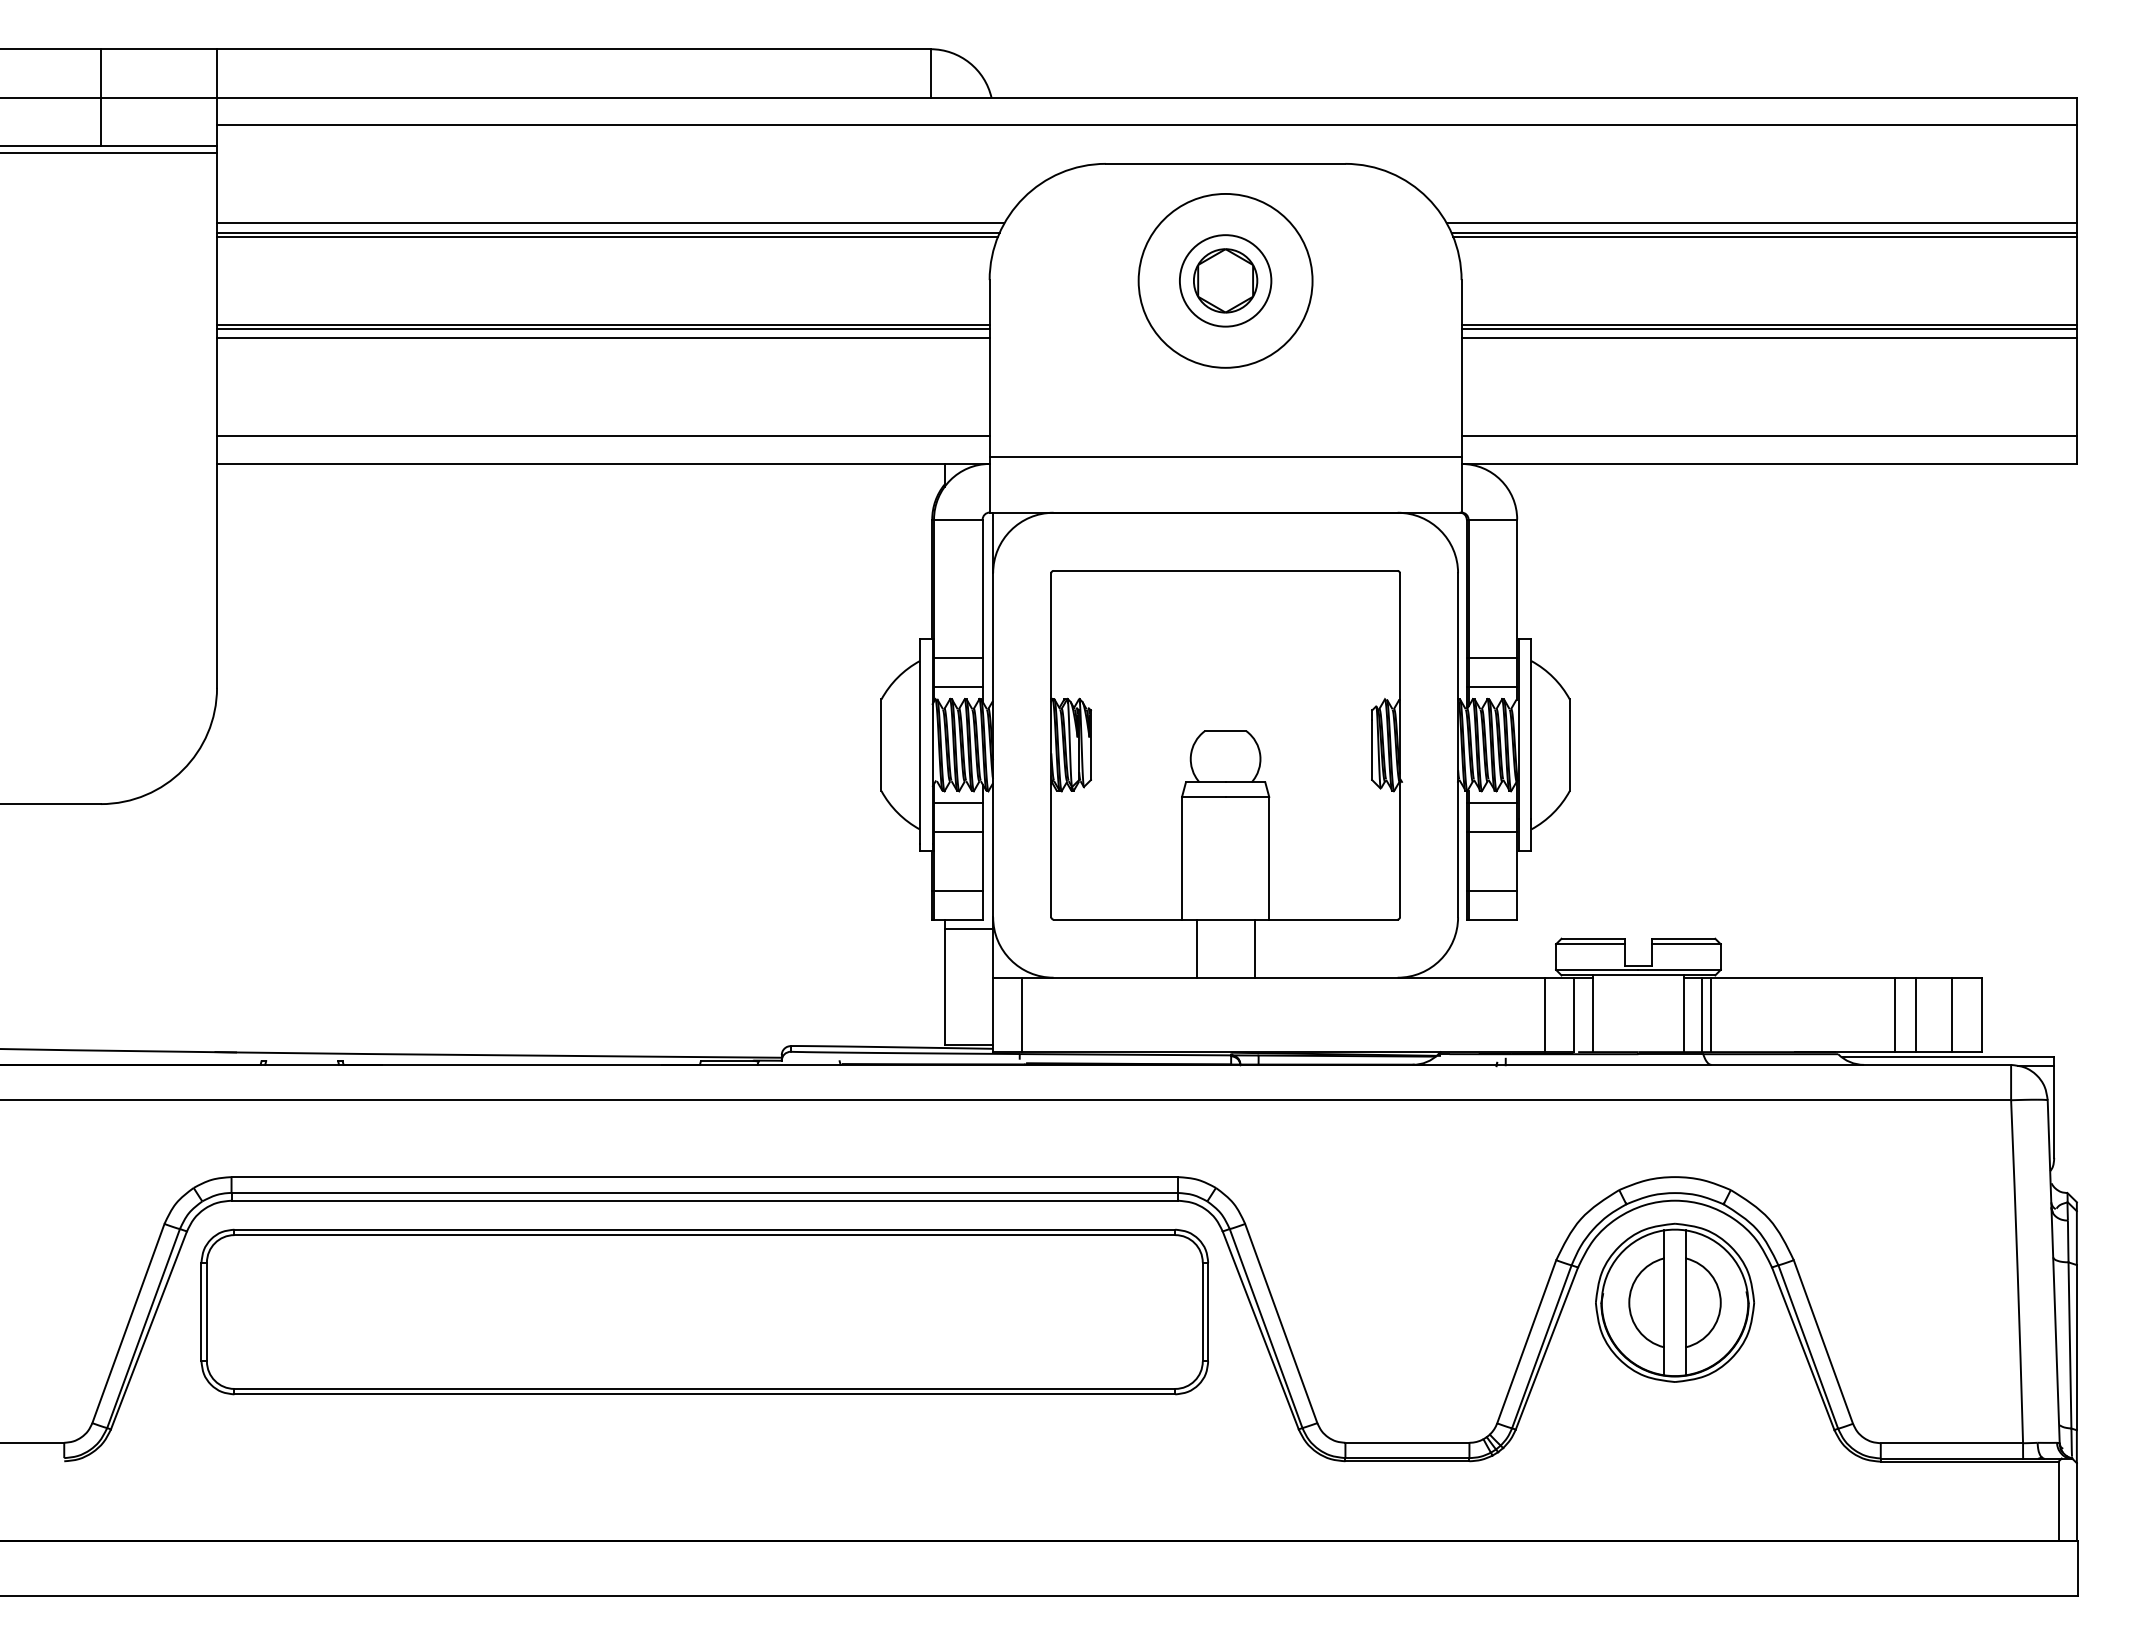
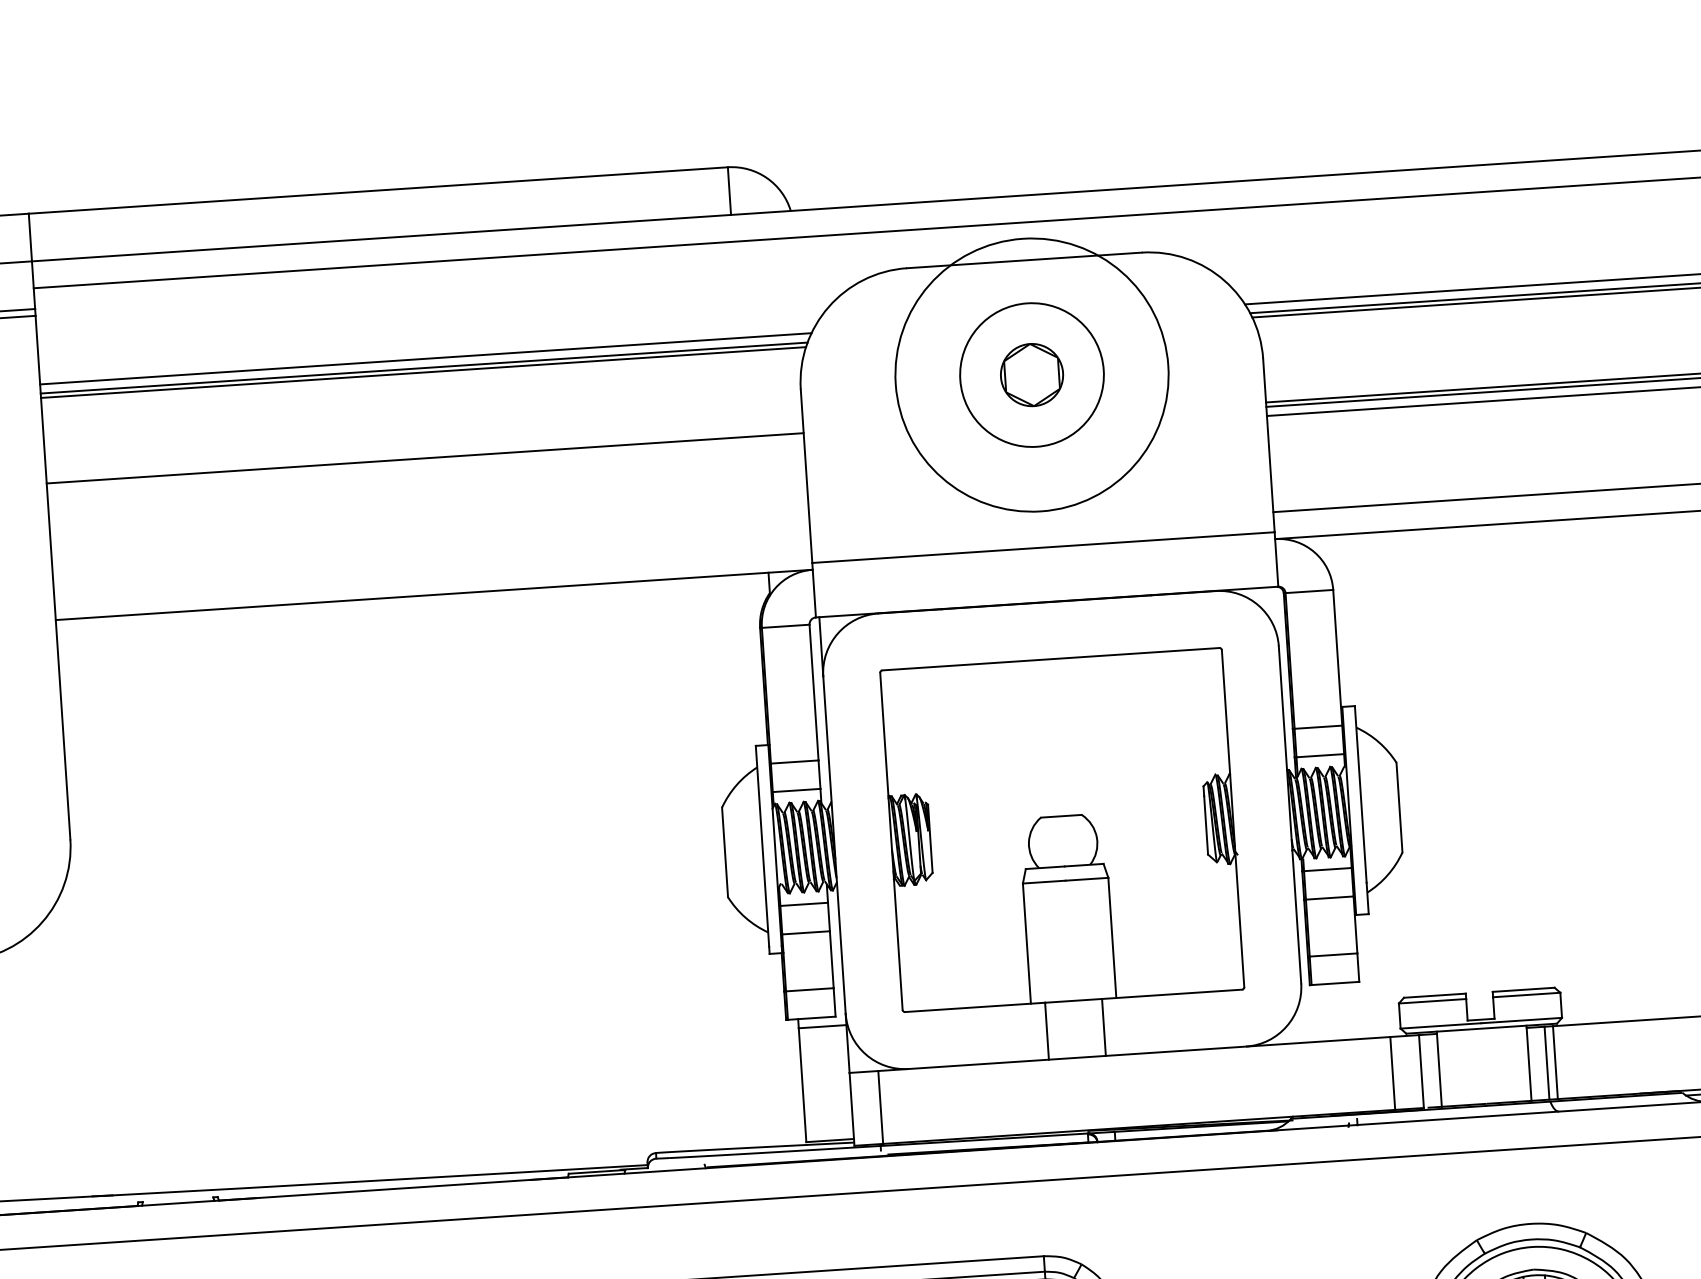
circle: (1225, 280) -> (1031, 374), size x1.6
circle: (1225, 280) -> (1031, 374), size x1.6
line: (603, 329) -> (425, 463), removed
line: (603, 338) -> (426, 472), removed
line: (603, 436) -> (432, 568), removed

